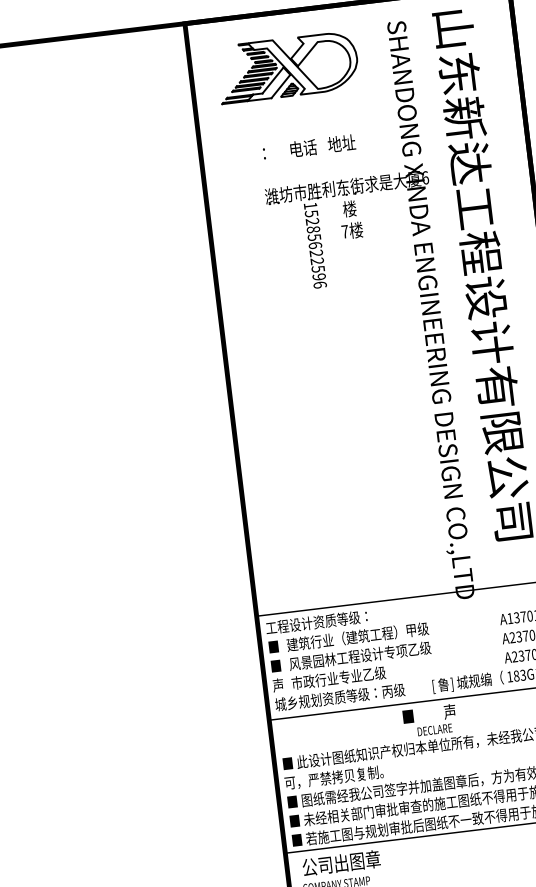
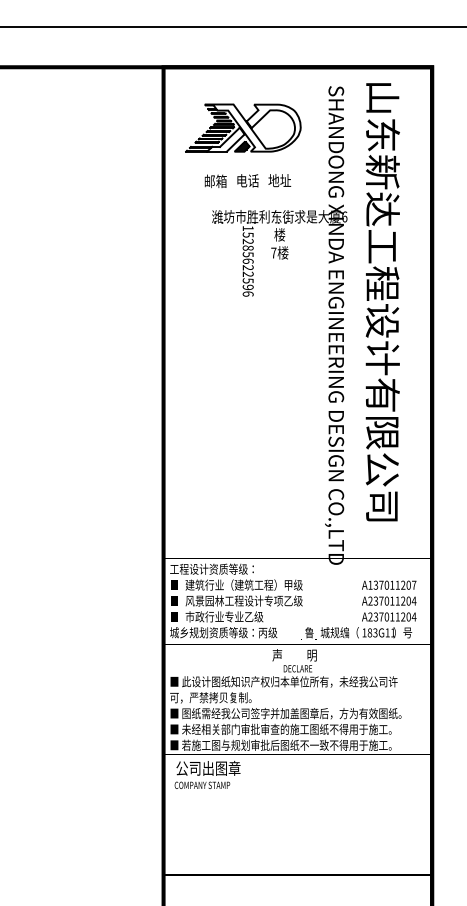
part: (288, 66) -> (243, 127), moved
text: (264, 153) -> (215, 181), ： -> 邮箱
text: (278, 684) -> (174, 616), 声 -> ■
text: (449, 711) -> (311, 655), 声 -> 明
text: (408, 716) -> (277, 655), ■ -> 声

